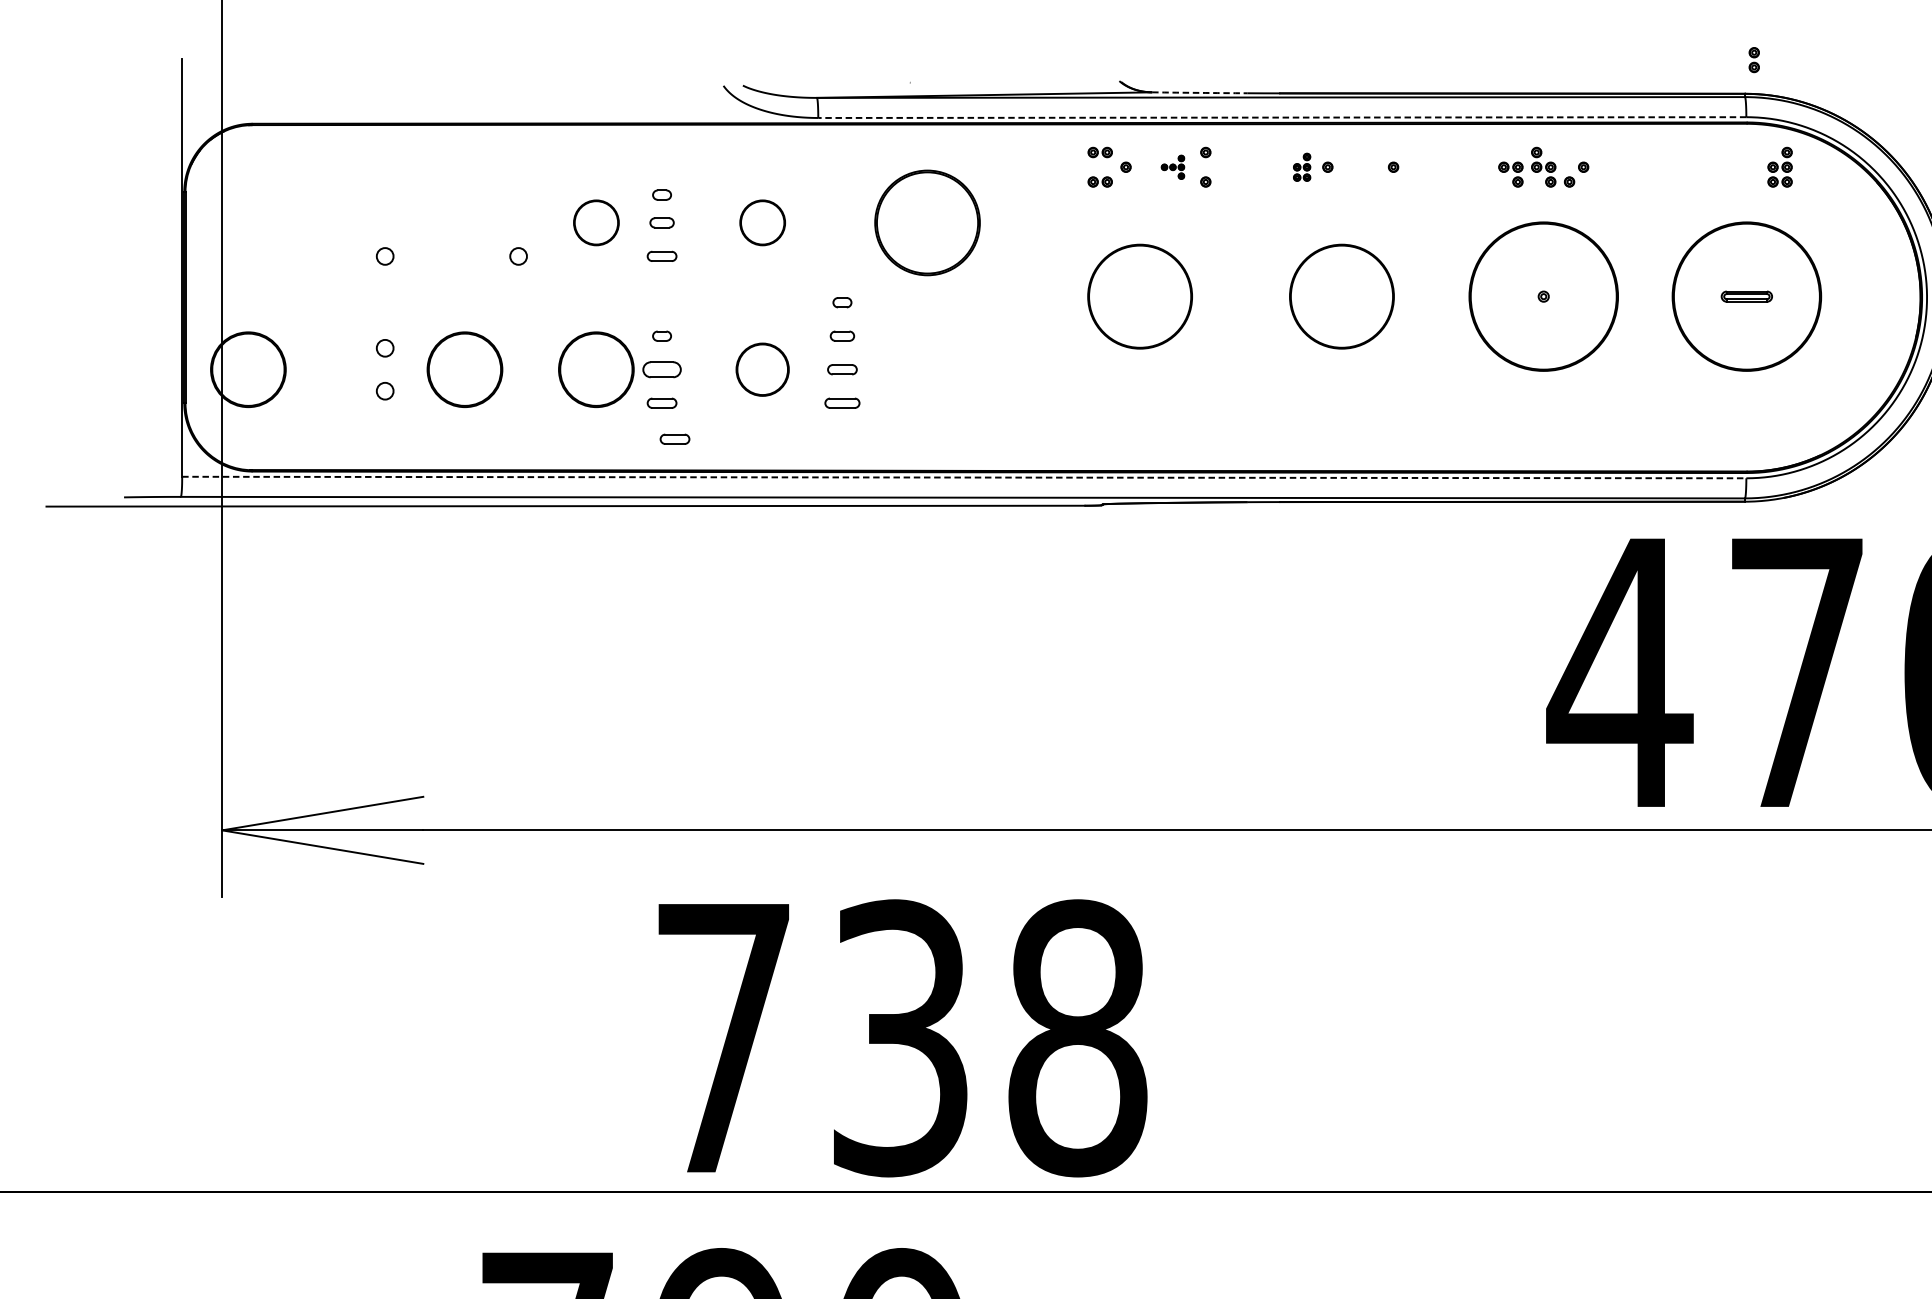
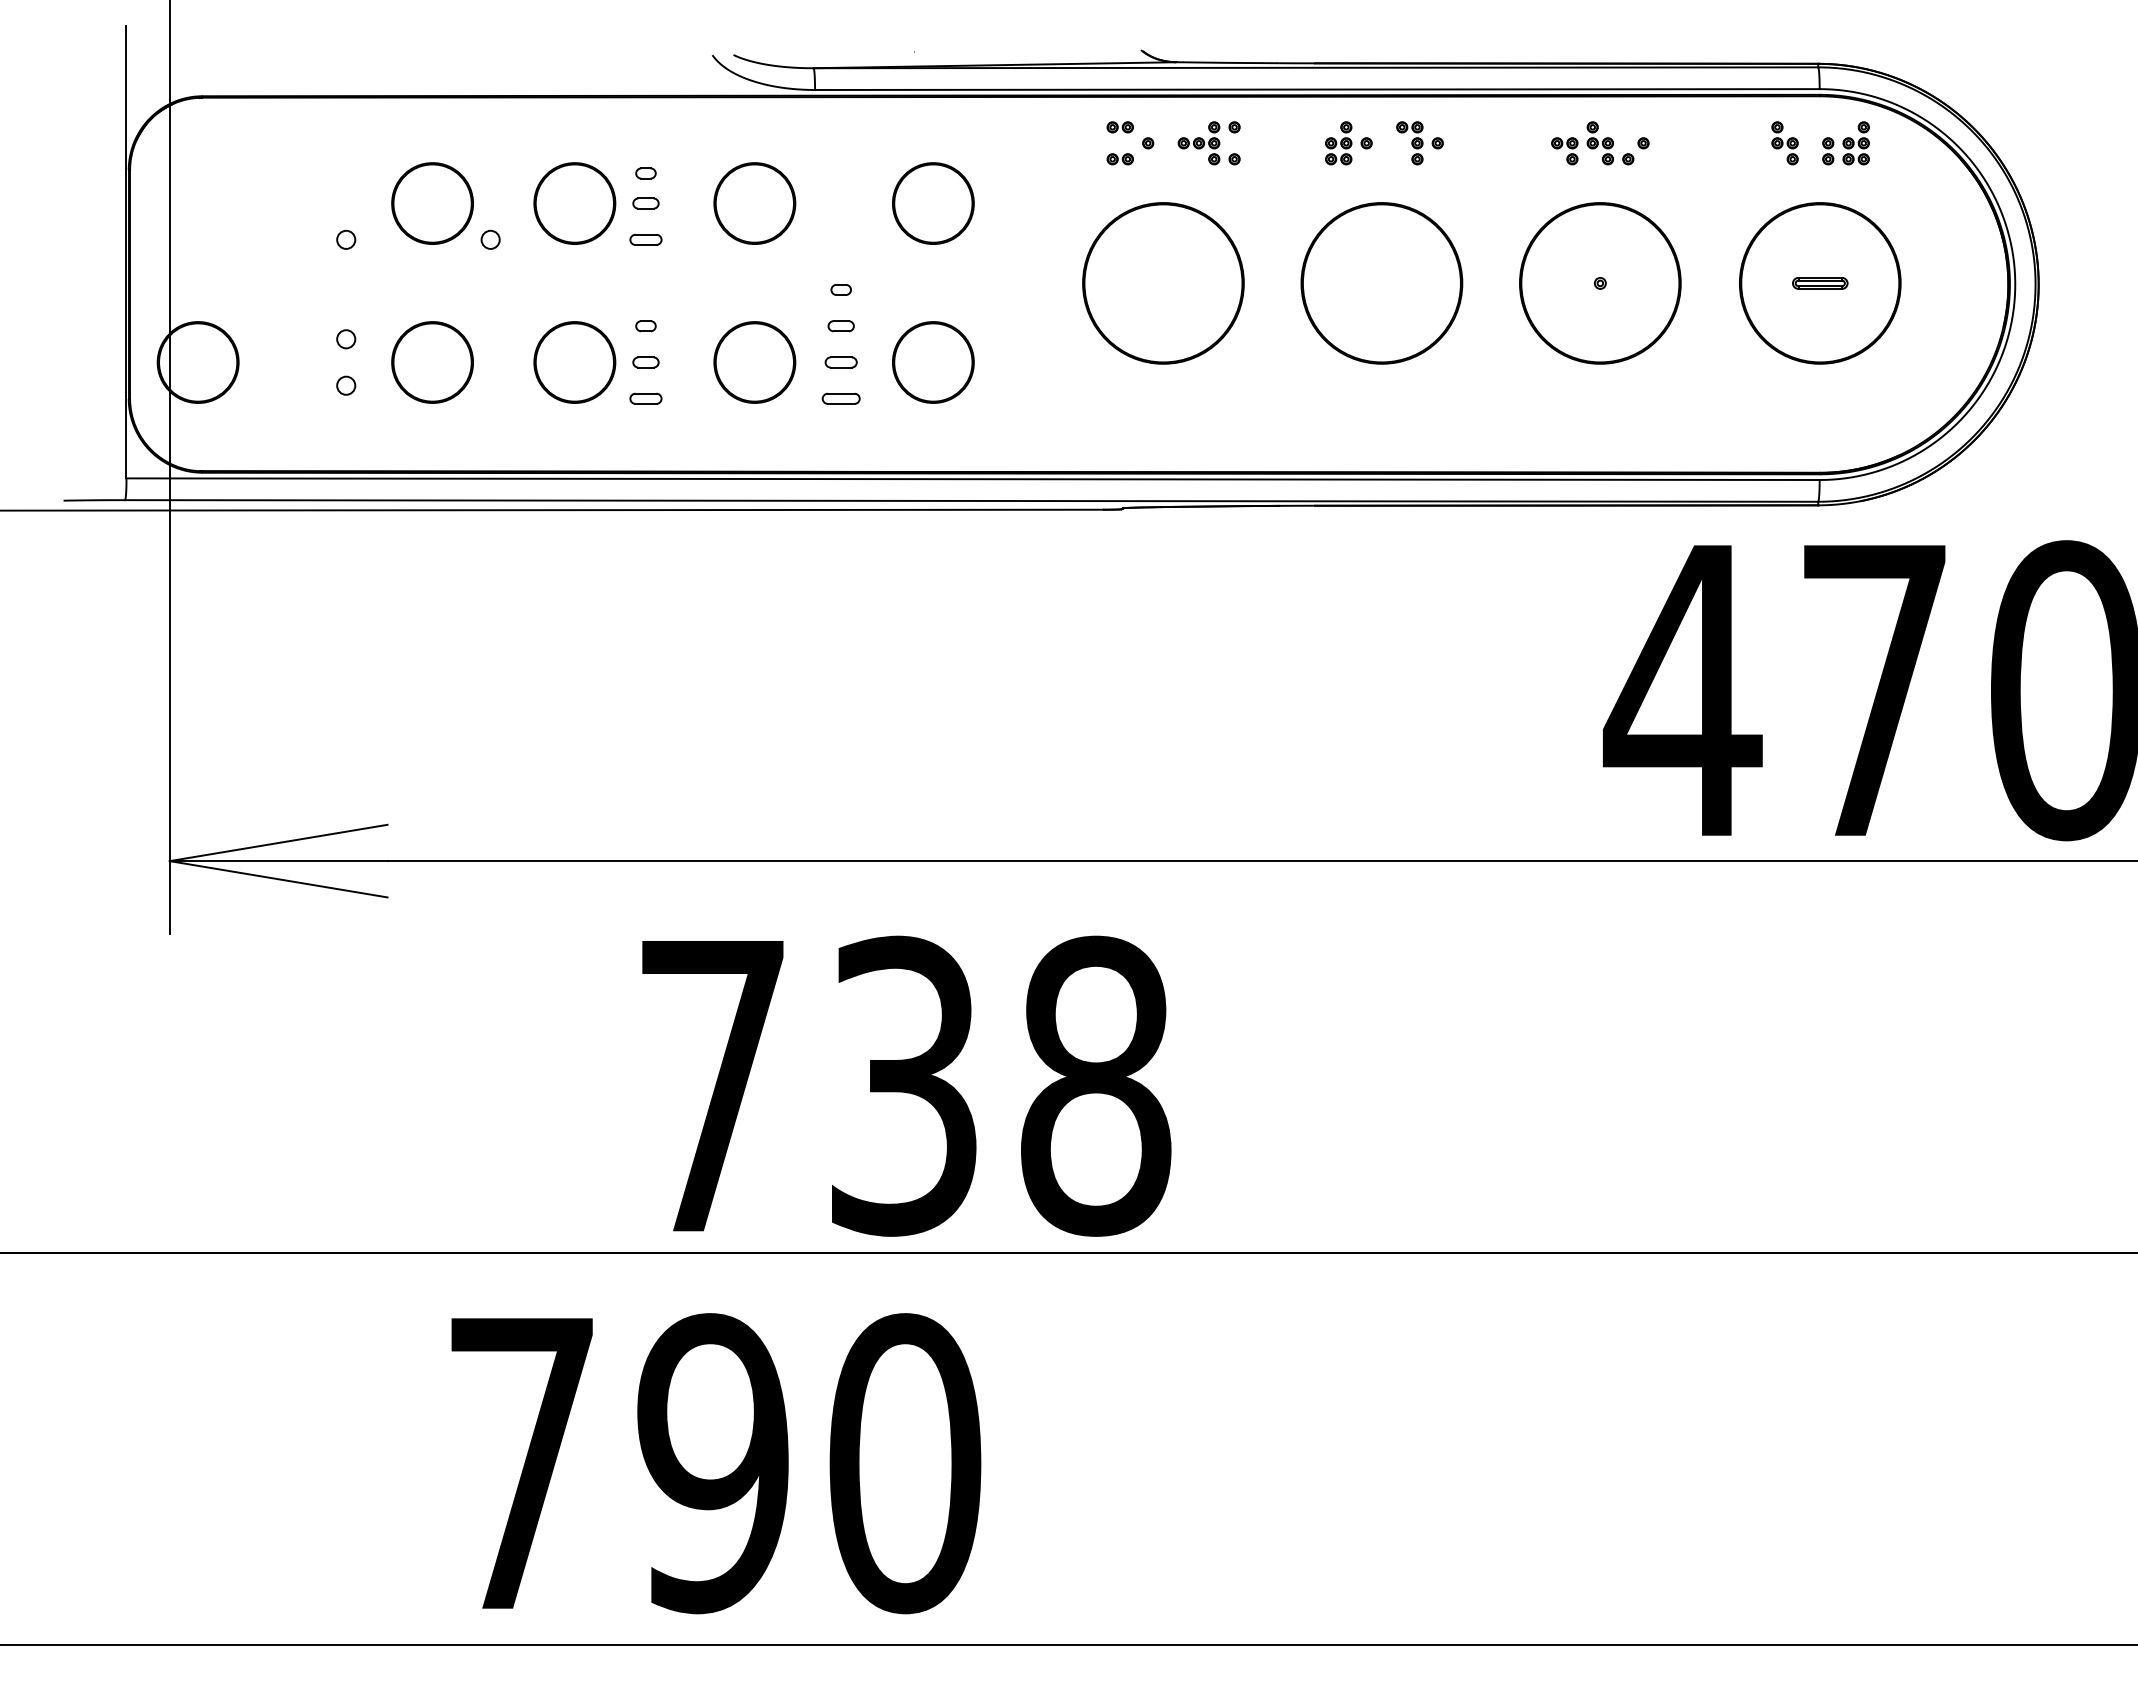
part: (1754, 60) -> (1828, 151), moved
arc: (1200, 92) -> (1228, 62), dashed -> solid
line: (1281, 117) -> (1316, 89), dashed -> solid
part: (1172, 167) -> (1198, 143), size x1.67
part: (1301, 167) -> (1338, 143), size x1.43
part: (1367, 167) -> (1409, 143), added
part: (1713, 167) -> (1784, 143), added
circle: (464, 222) -> (432, 203), added
part: (596, 222) -> (574, 203), size x1.67
part: (762, 222) -> (754, 203), size x1.67
circle: (927, 222) -> (933, 203), size x0.71
circle: (1140, 296) -> (1163, 283), size x1.43
part: (1341, 296) -> (1381, 283), size x1.43
part: (661, 369) -> (645, 362), size x0.62
part: (762, 369) -> (754, 362), size x1.43
circle: (927, 369) -> (933, 362), added
part: (674, 439) -> (659, 437), removed
line: (964, 477) -> (973, 479), dashed -> solid

